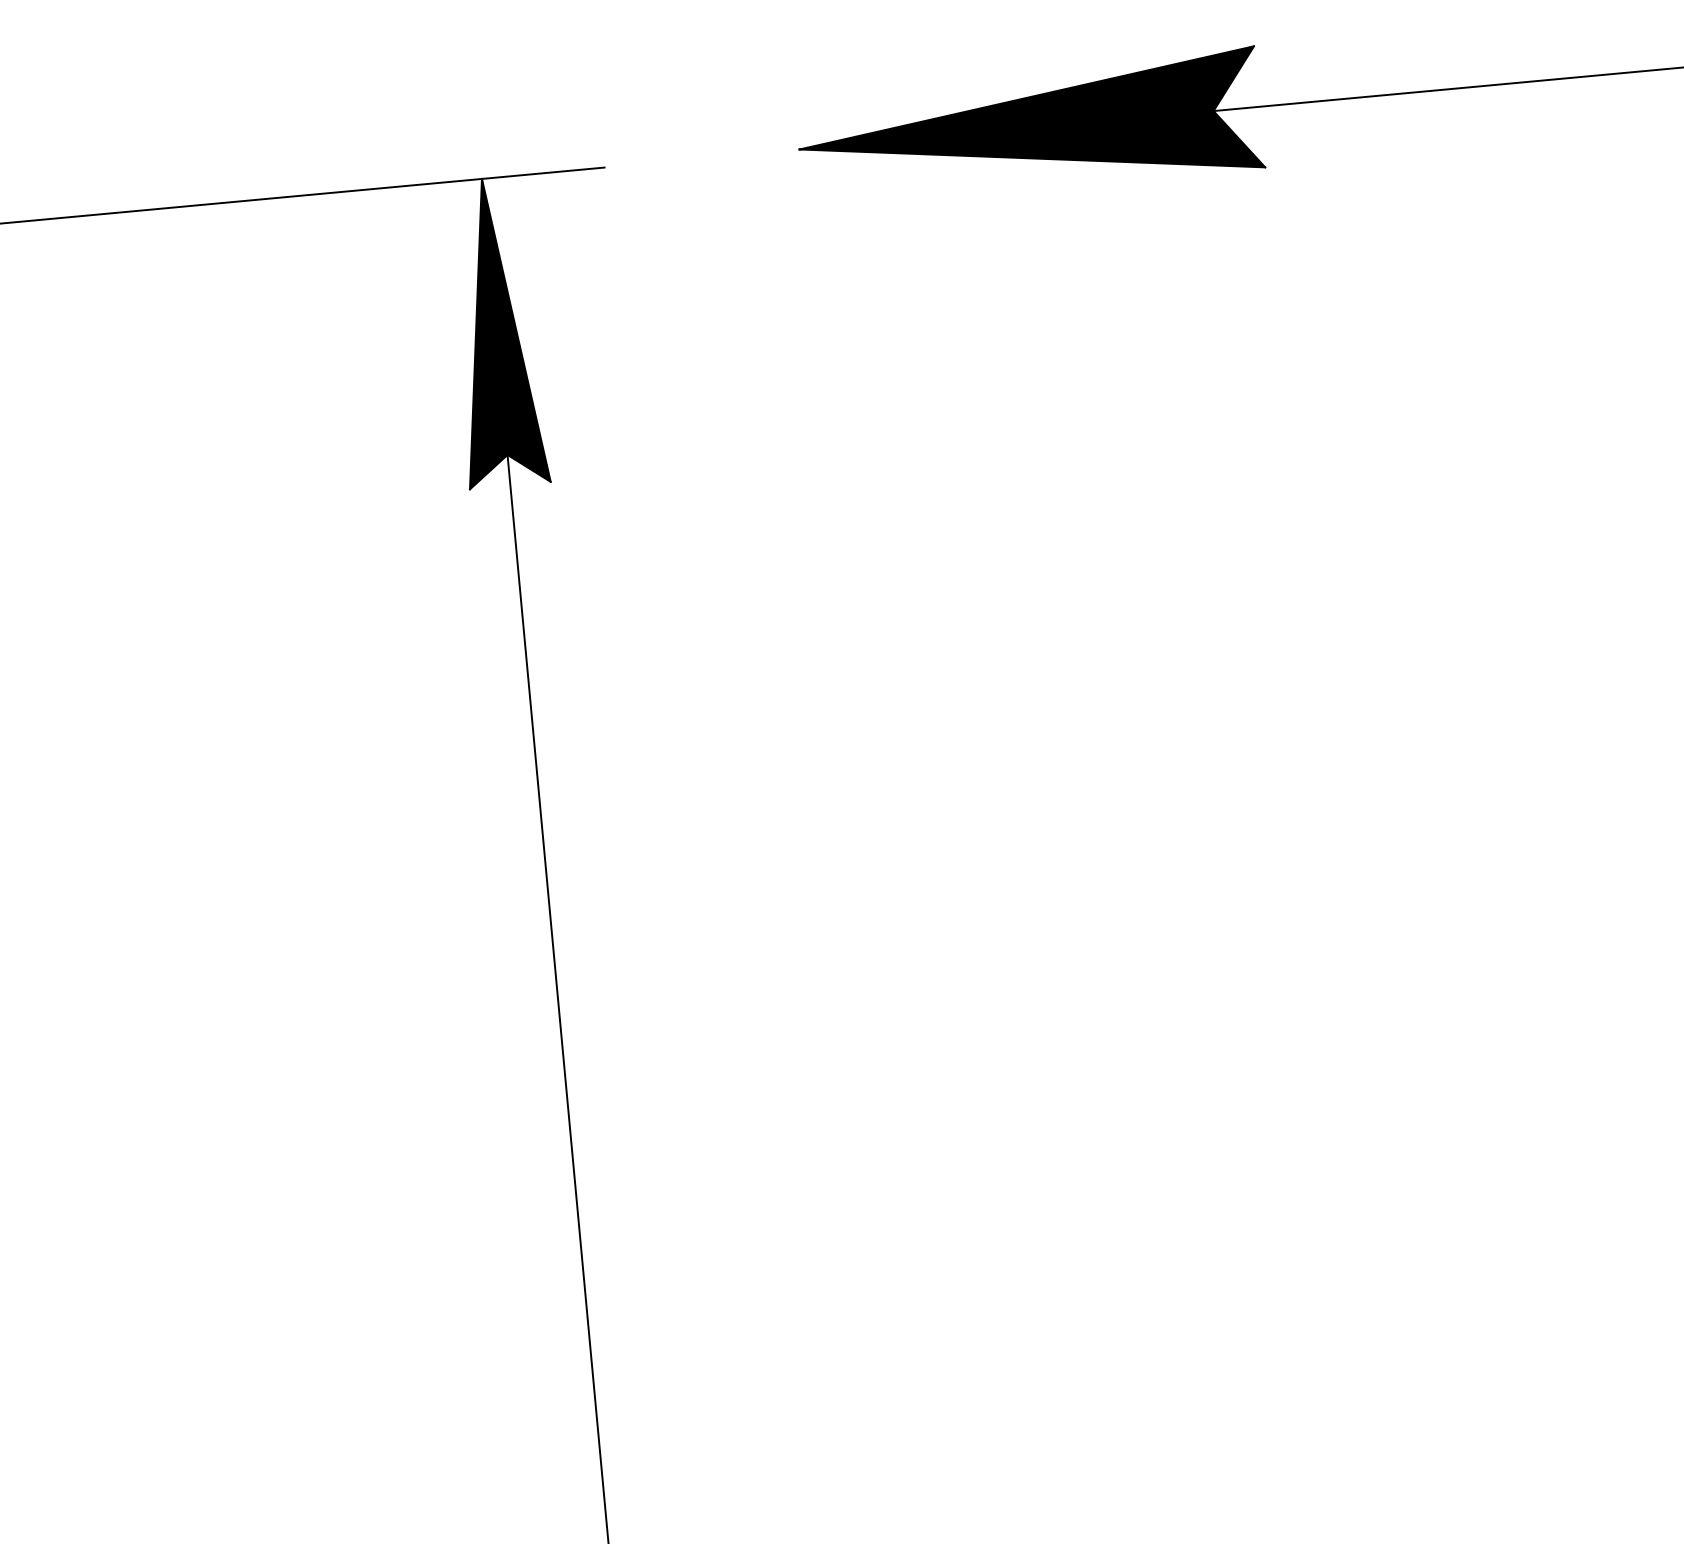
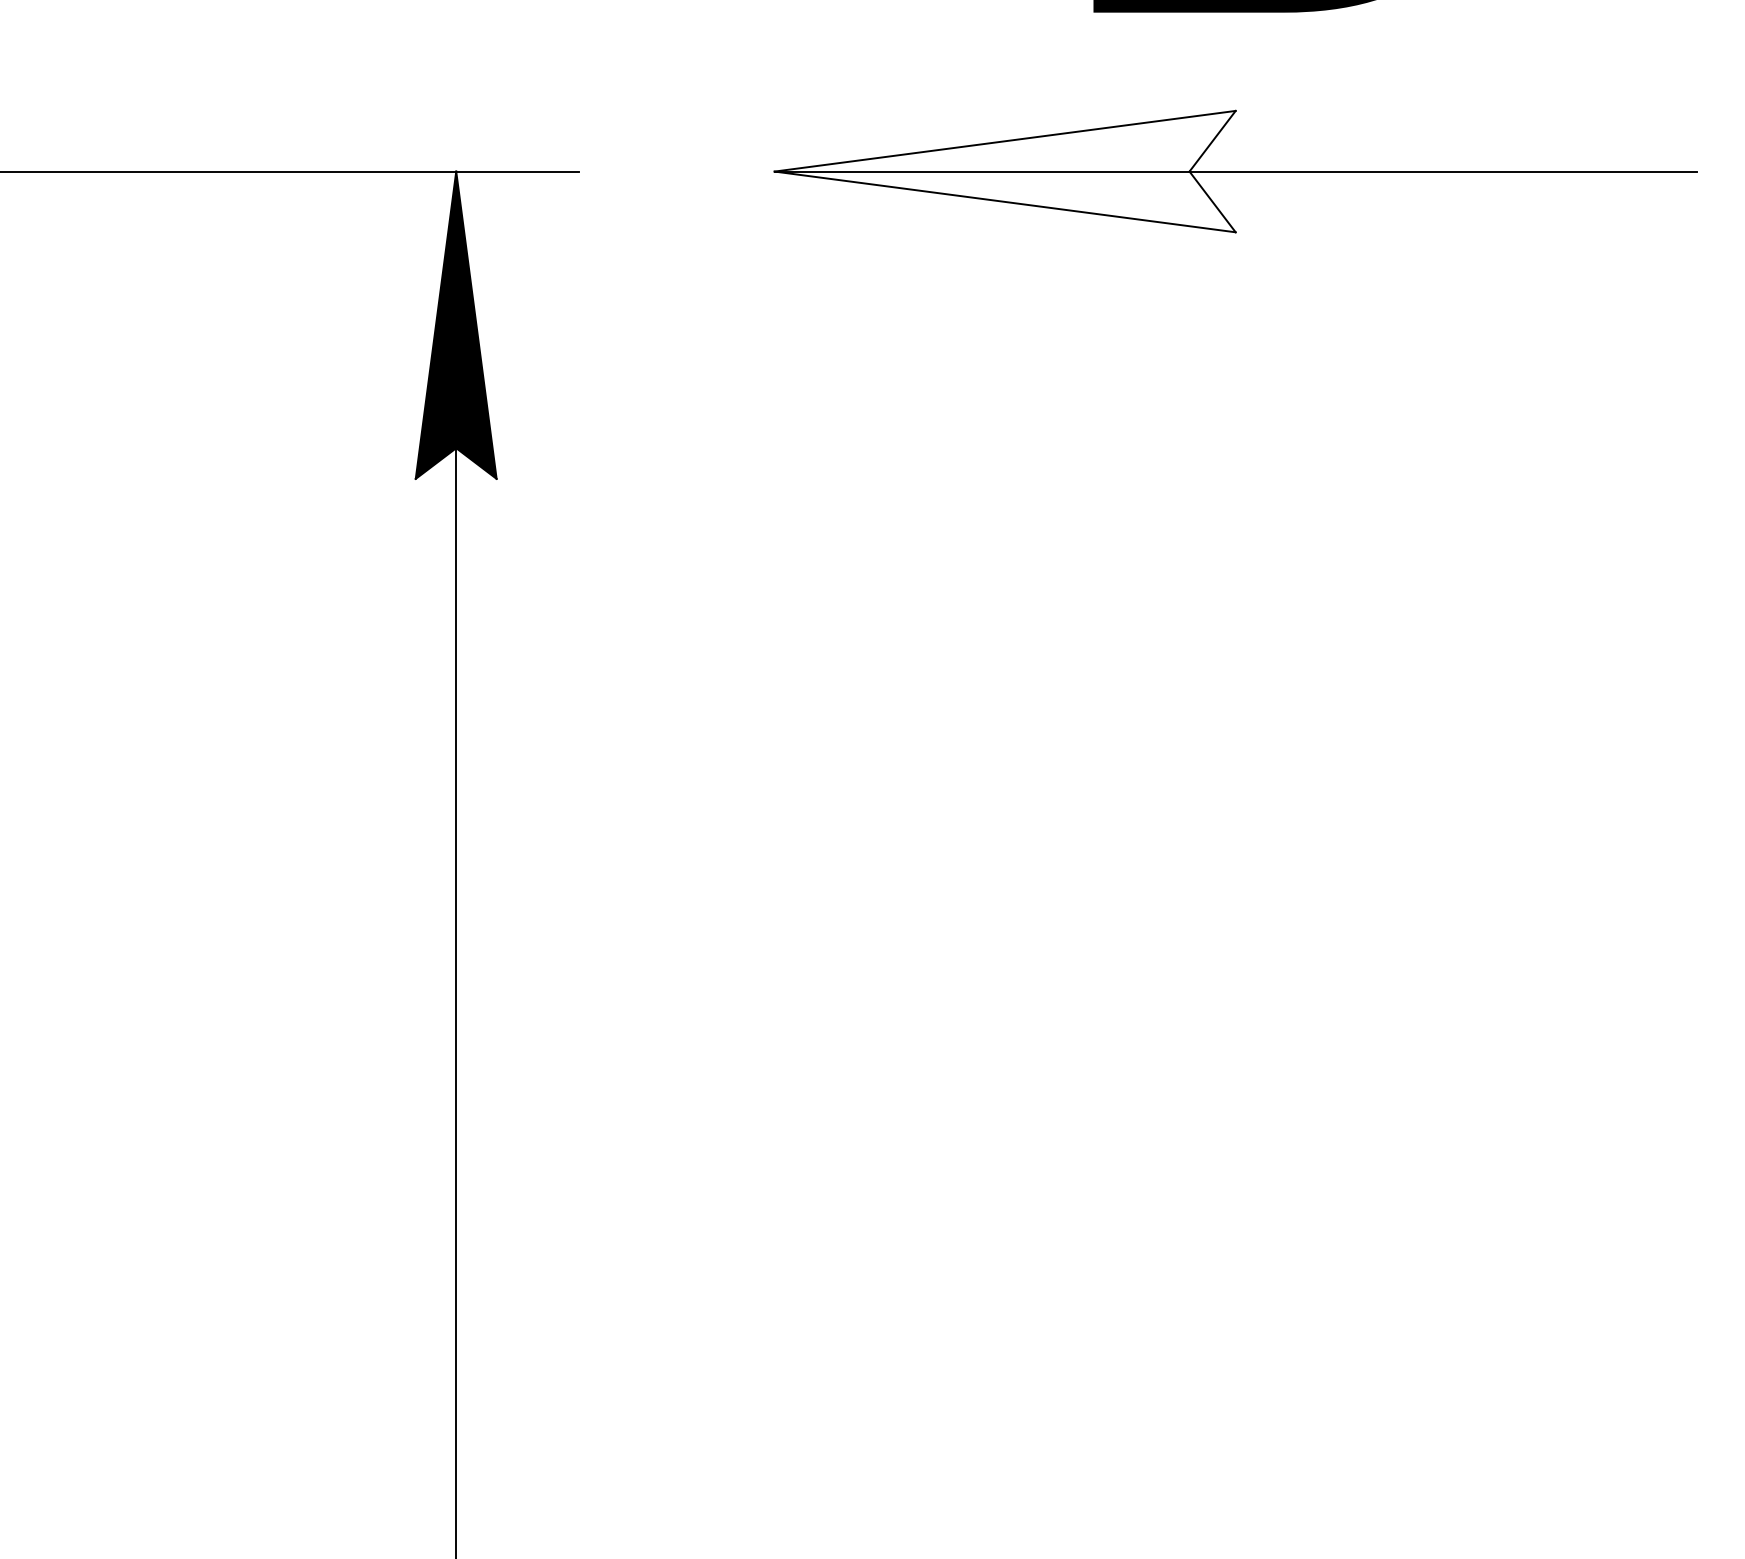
fill: (1028, 128) -> (1004, 171), removed

